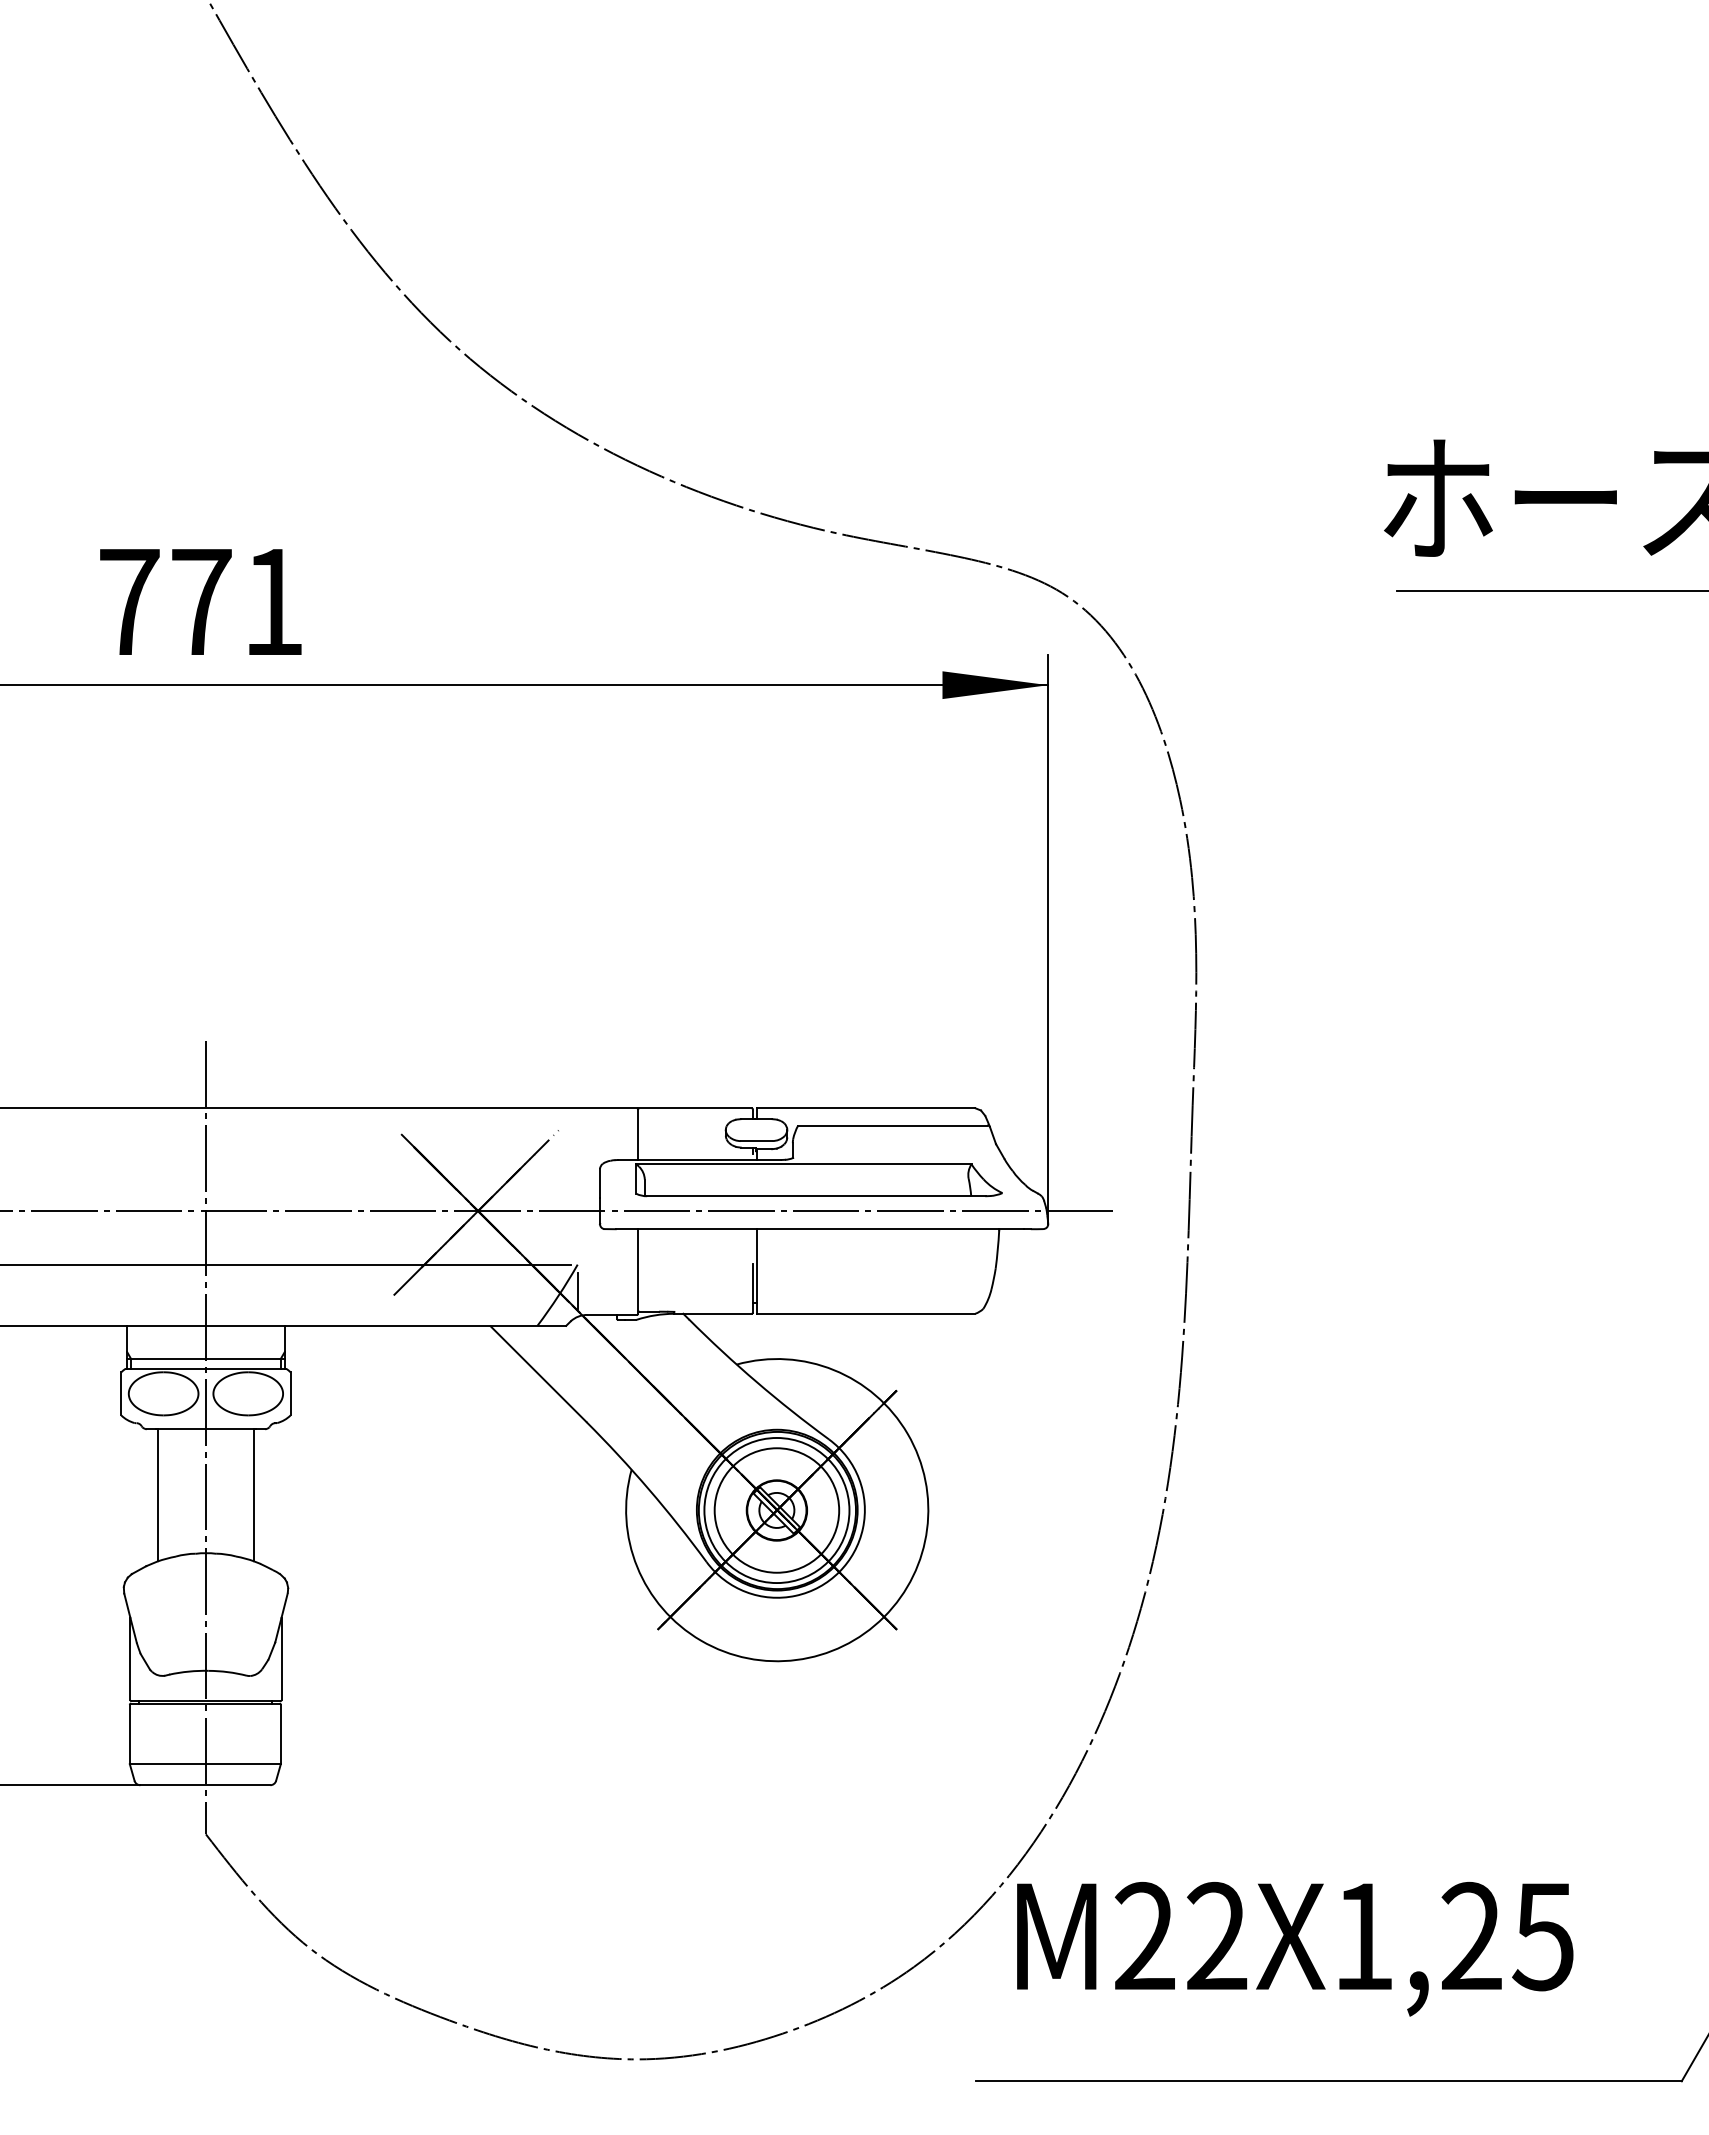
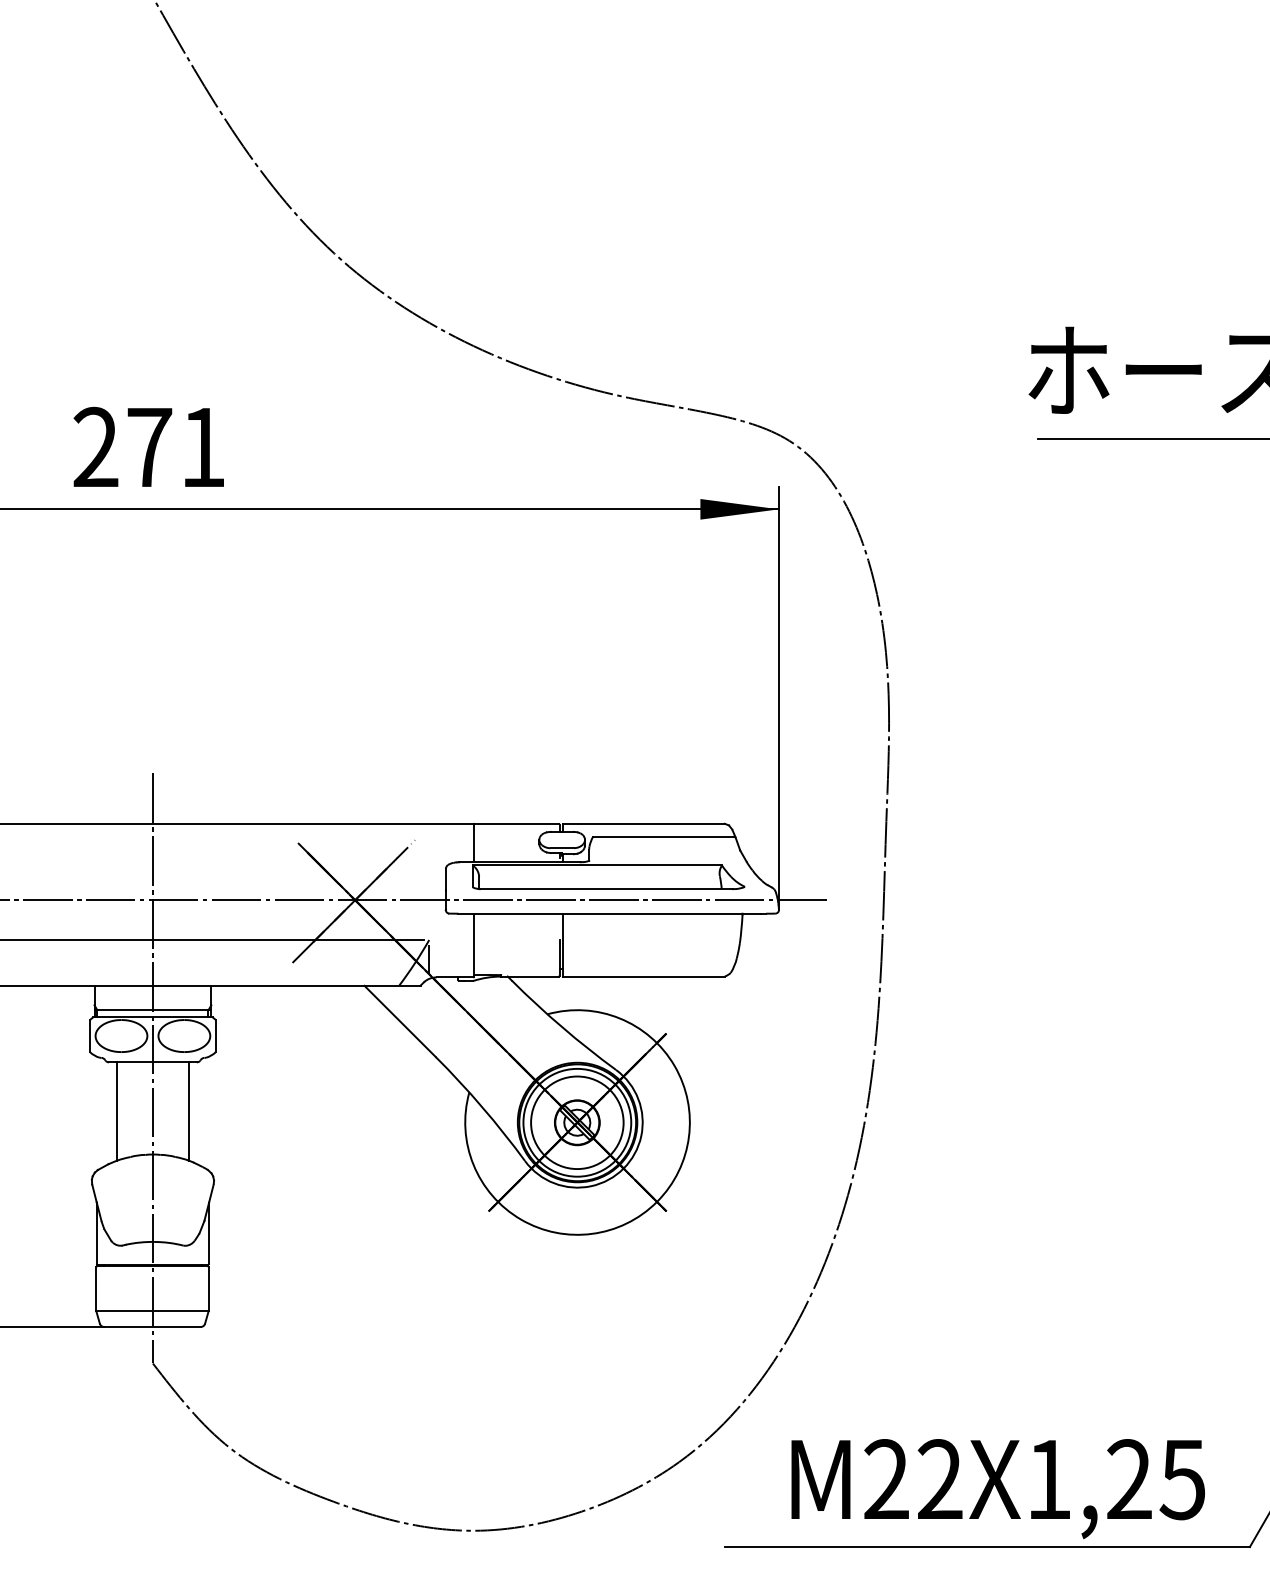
text: (129, 600) -> (96, 446), 771 -> 271
text: (1295, 1949) -> (998, 1489), moved

